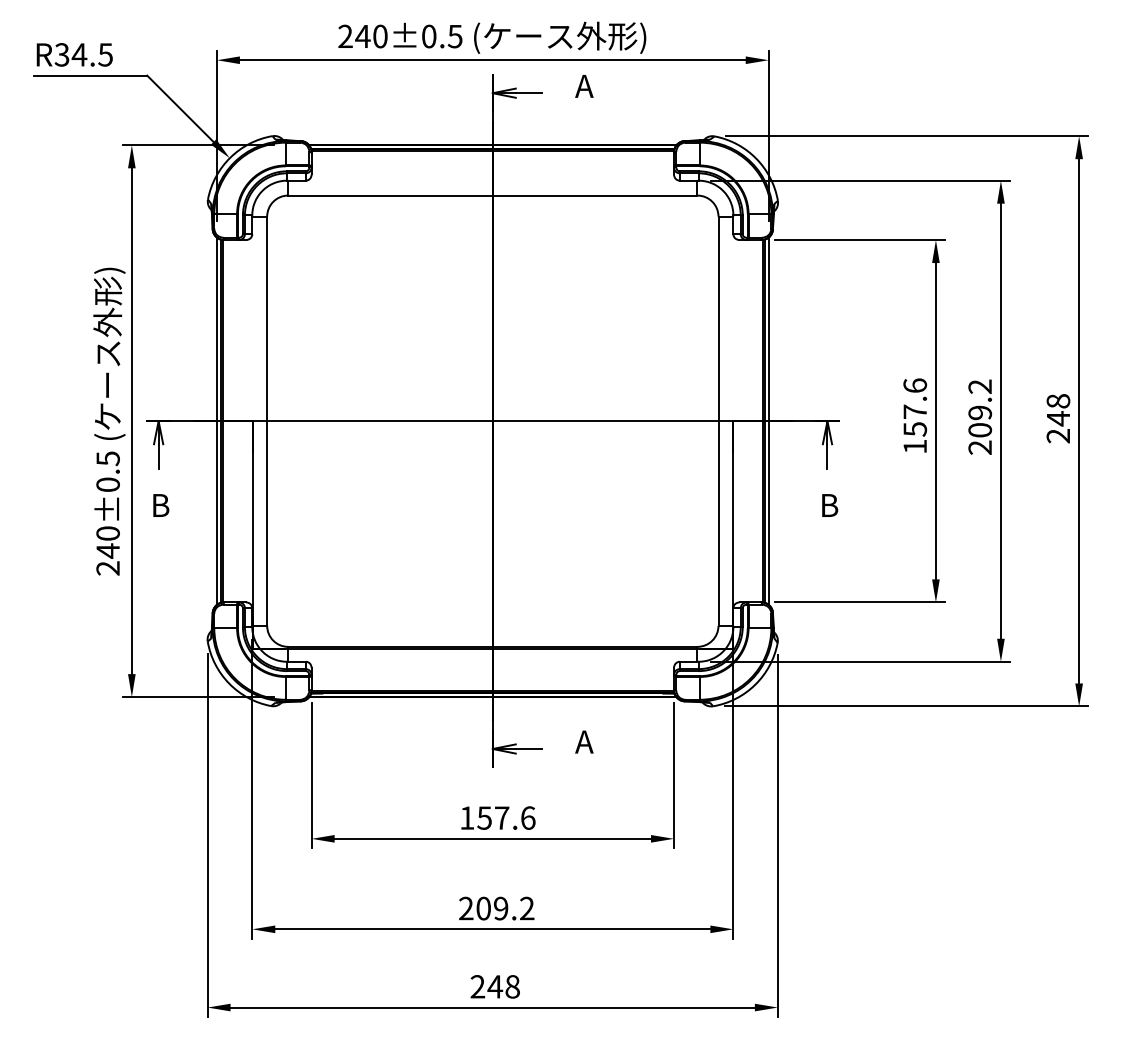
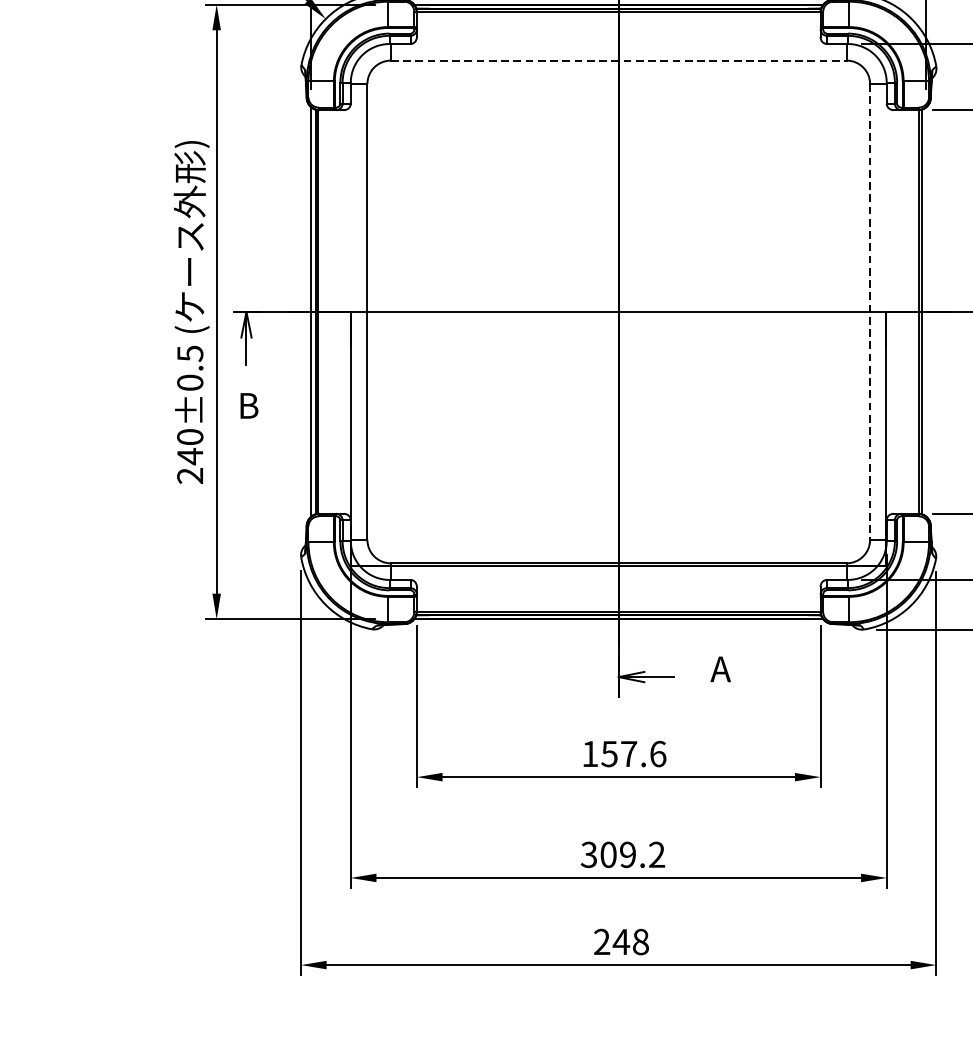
line: (492, 195) -> (618, 60), solid -> dashed
line: (768, 420) -> (925, 311), removed
line: (718, 421) -> (870, 312), solid -> dashed
text: (465, 908) -> (588, 854), 209.2 -> 309.2

